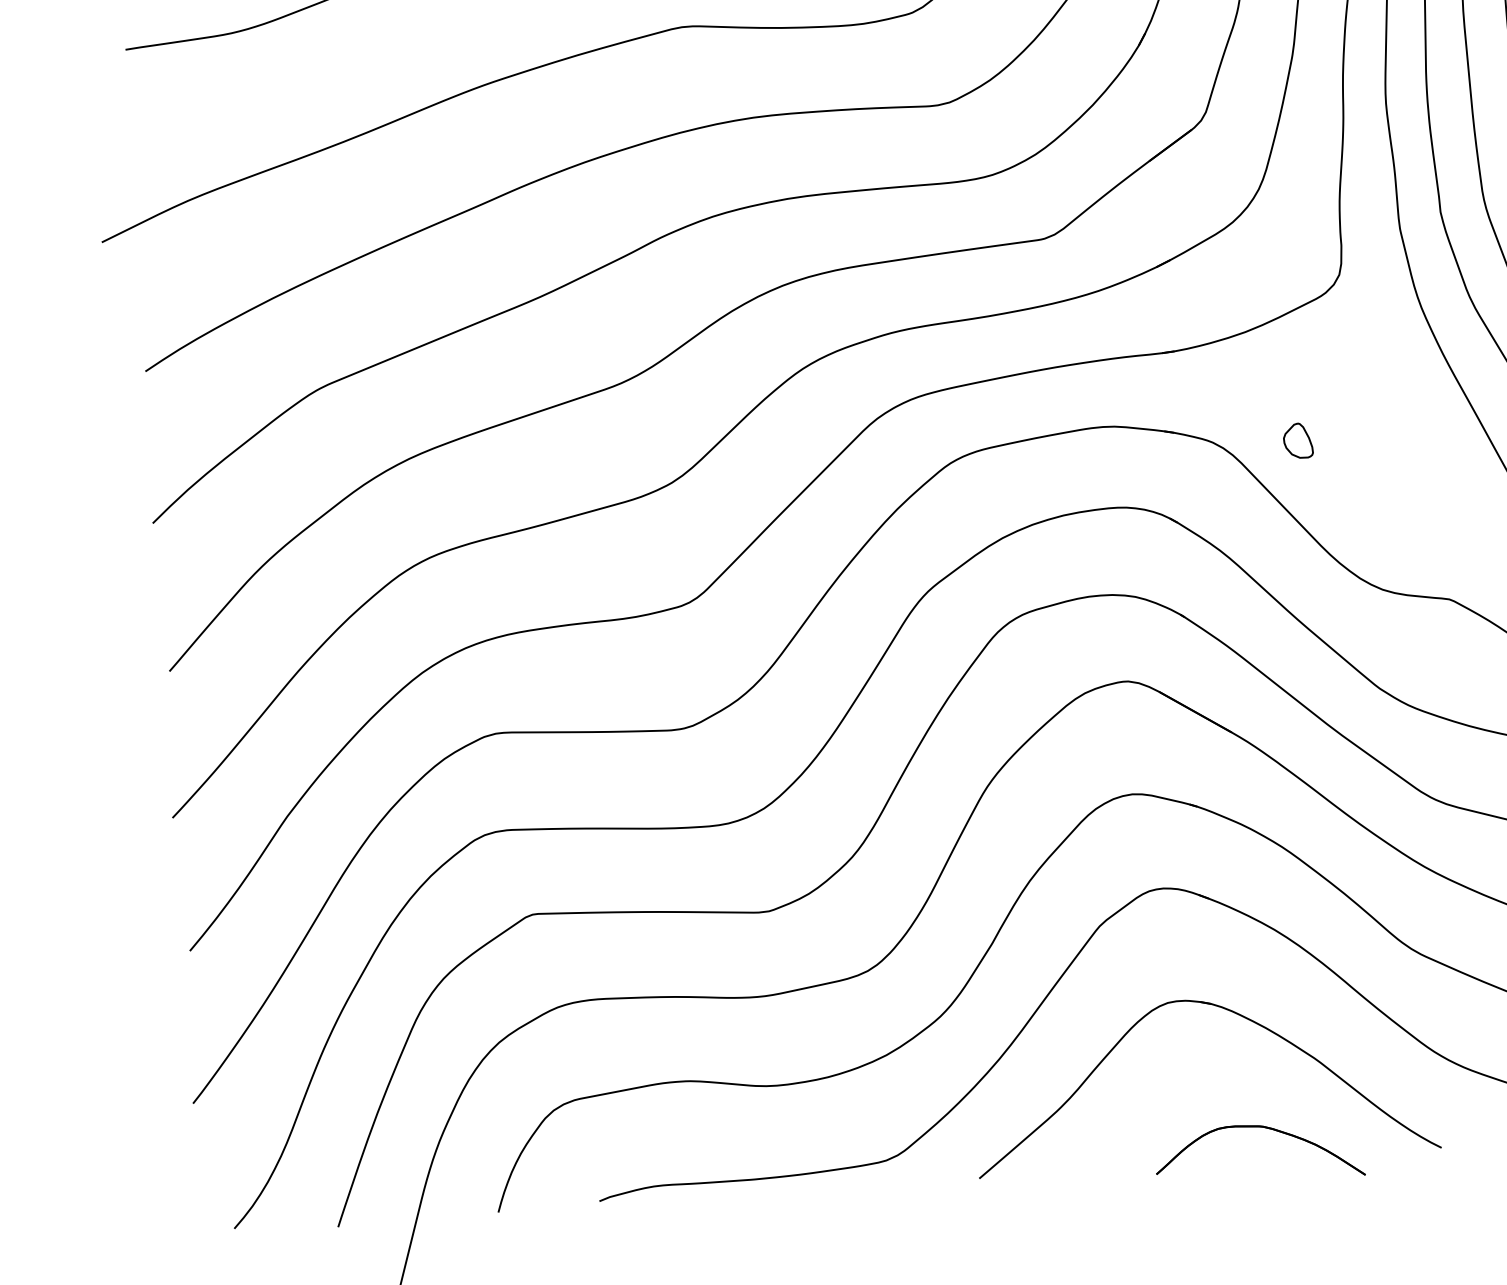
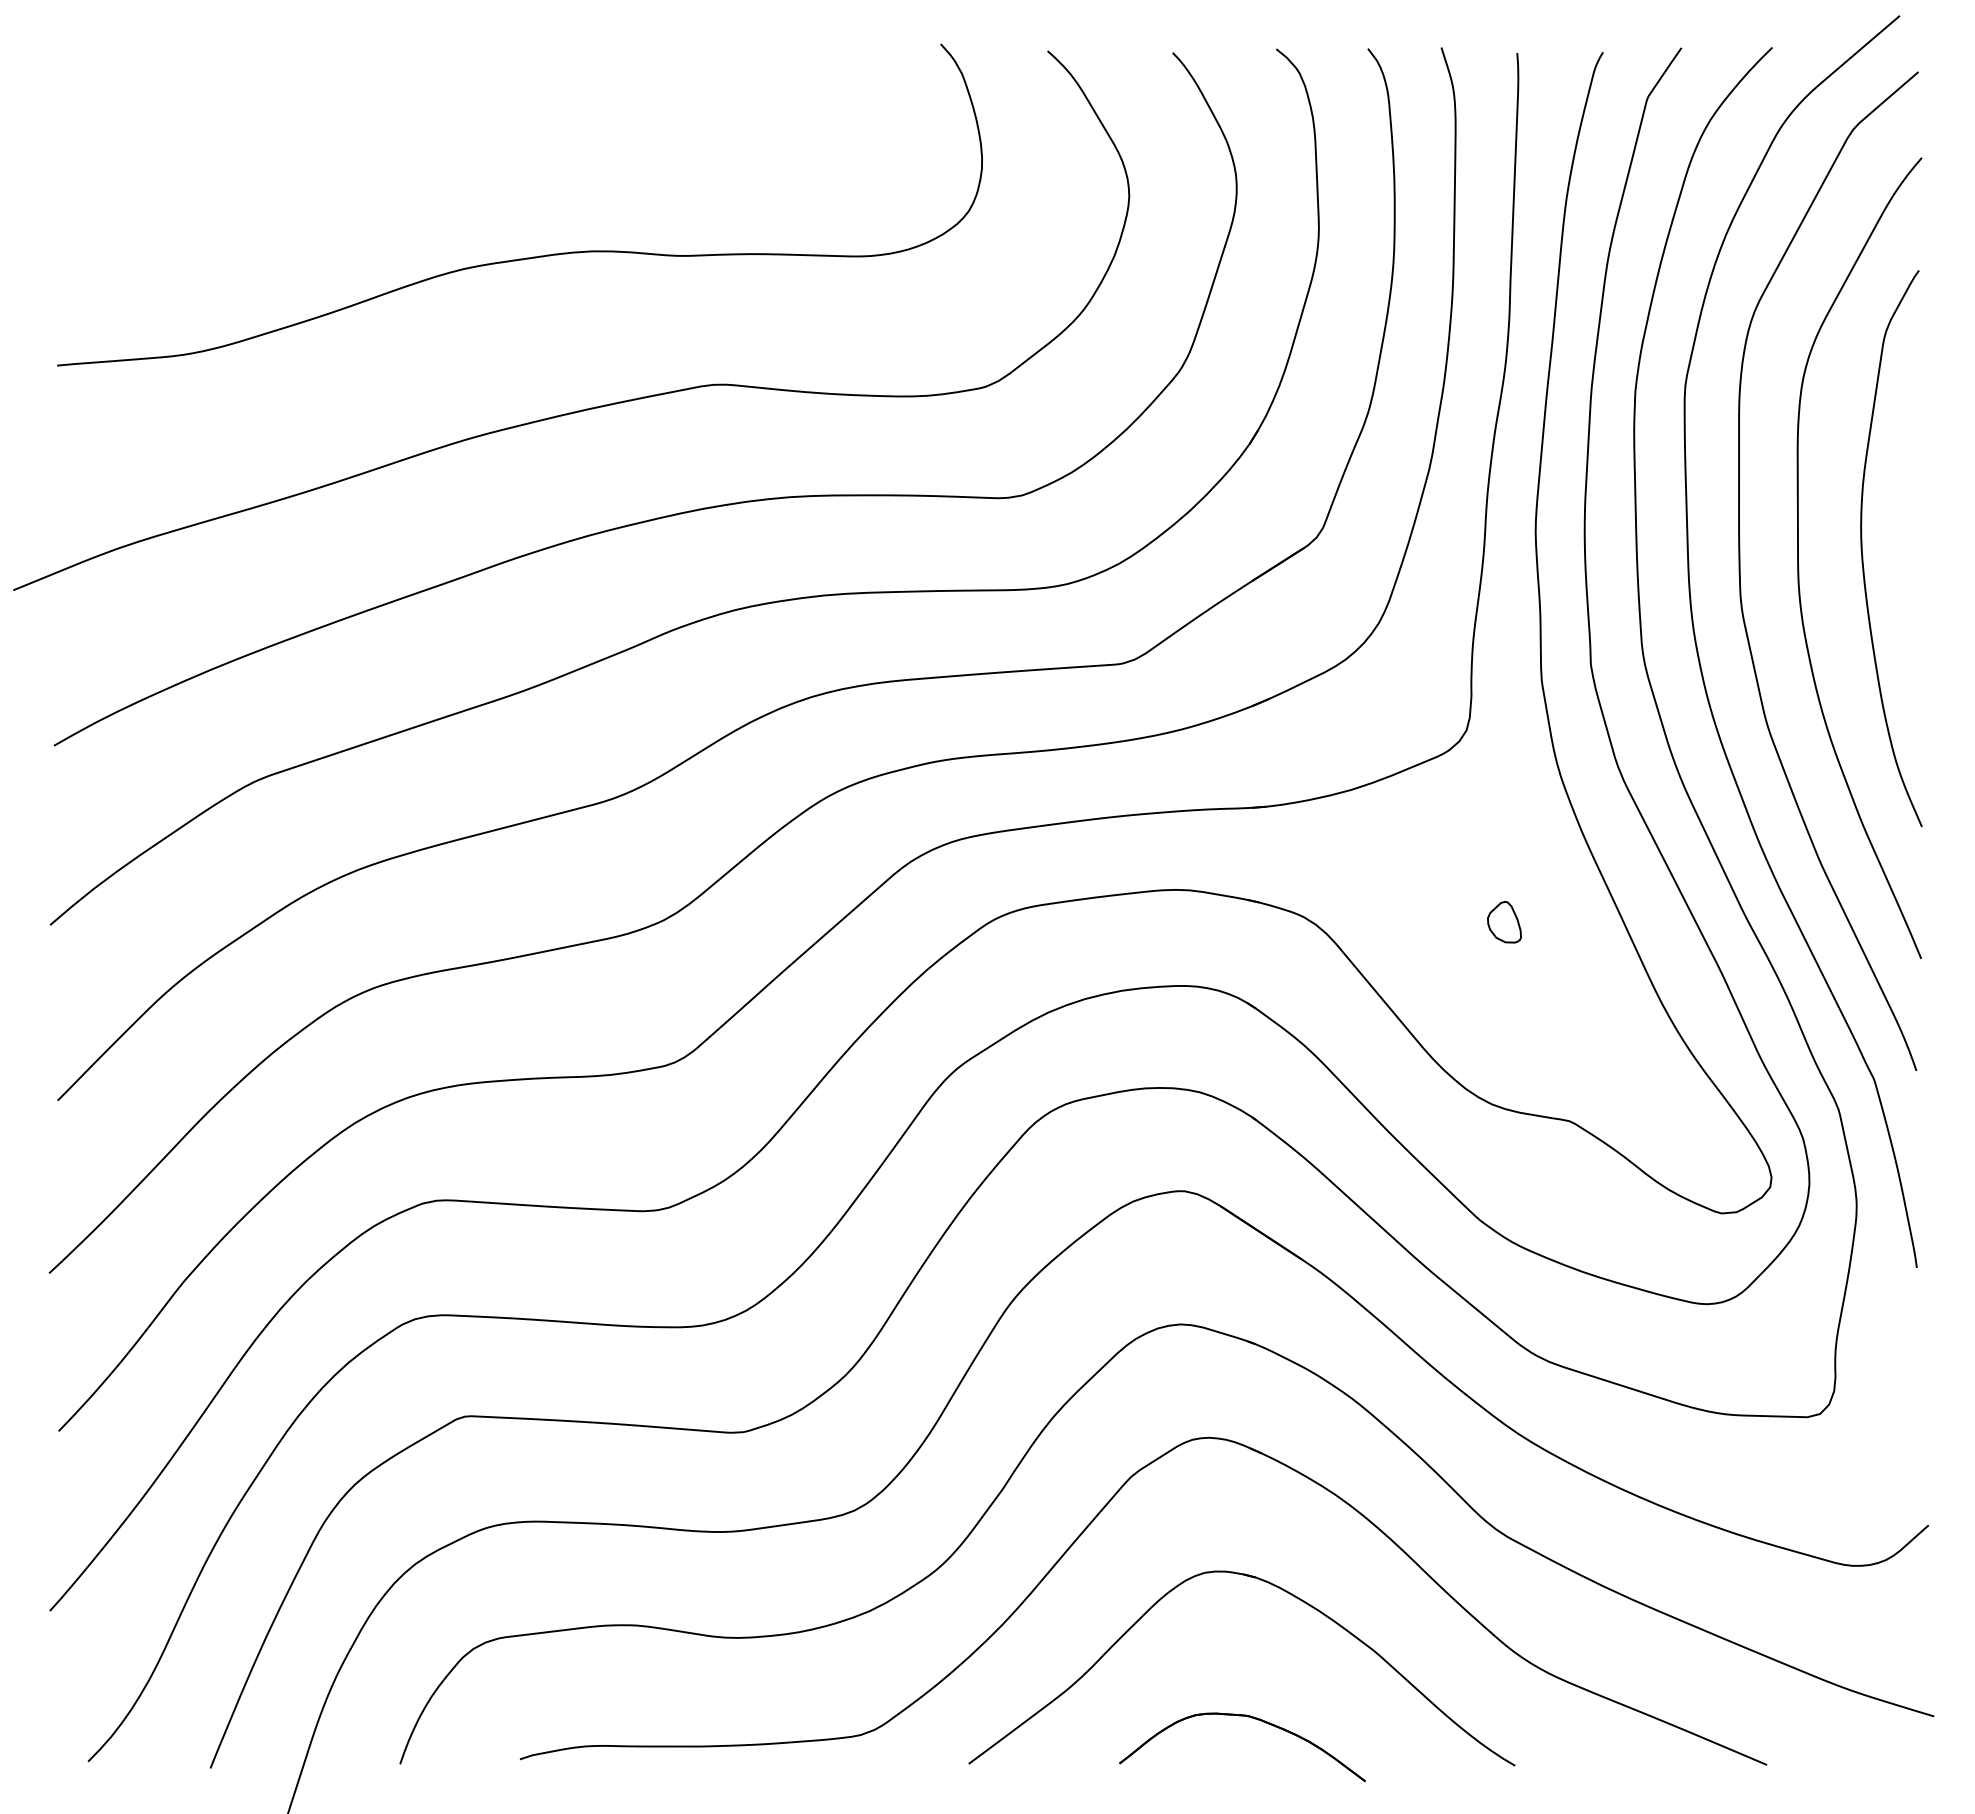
part: (1298, 441) -> (1504, 922), moved
part: (1265, 1128) -> (1251, 1718), moved

